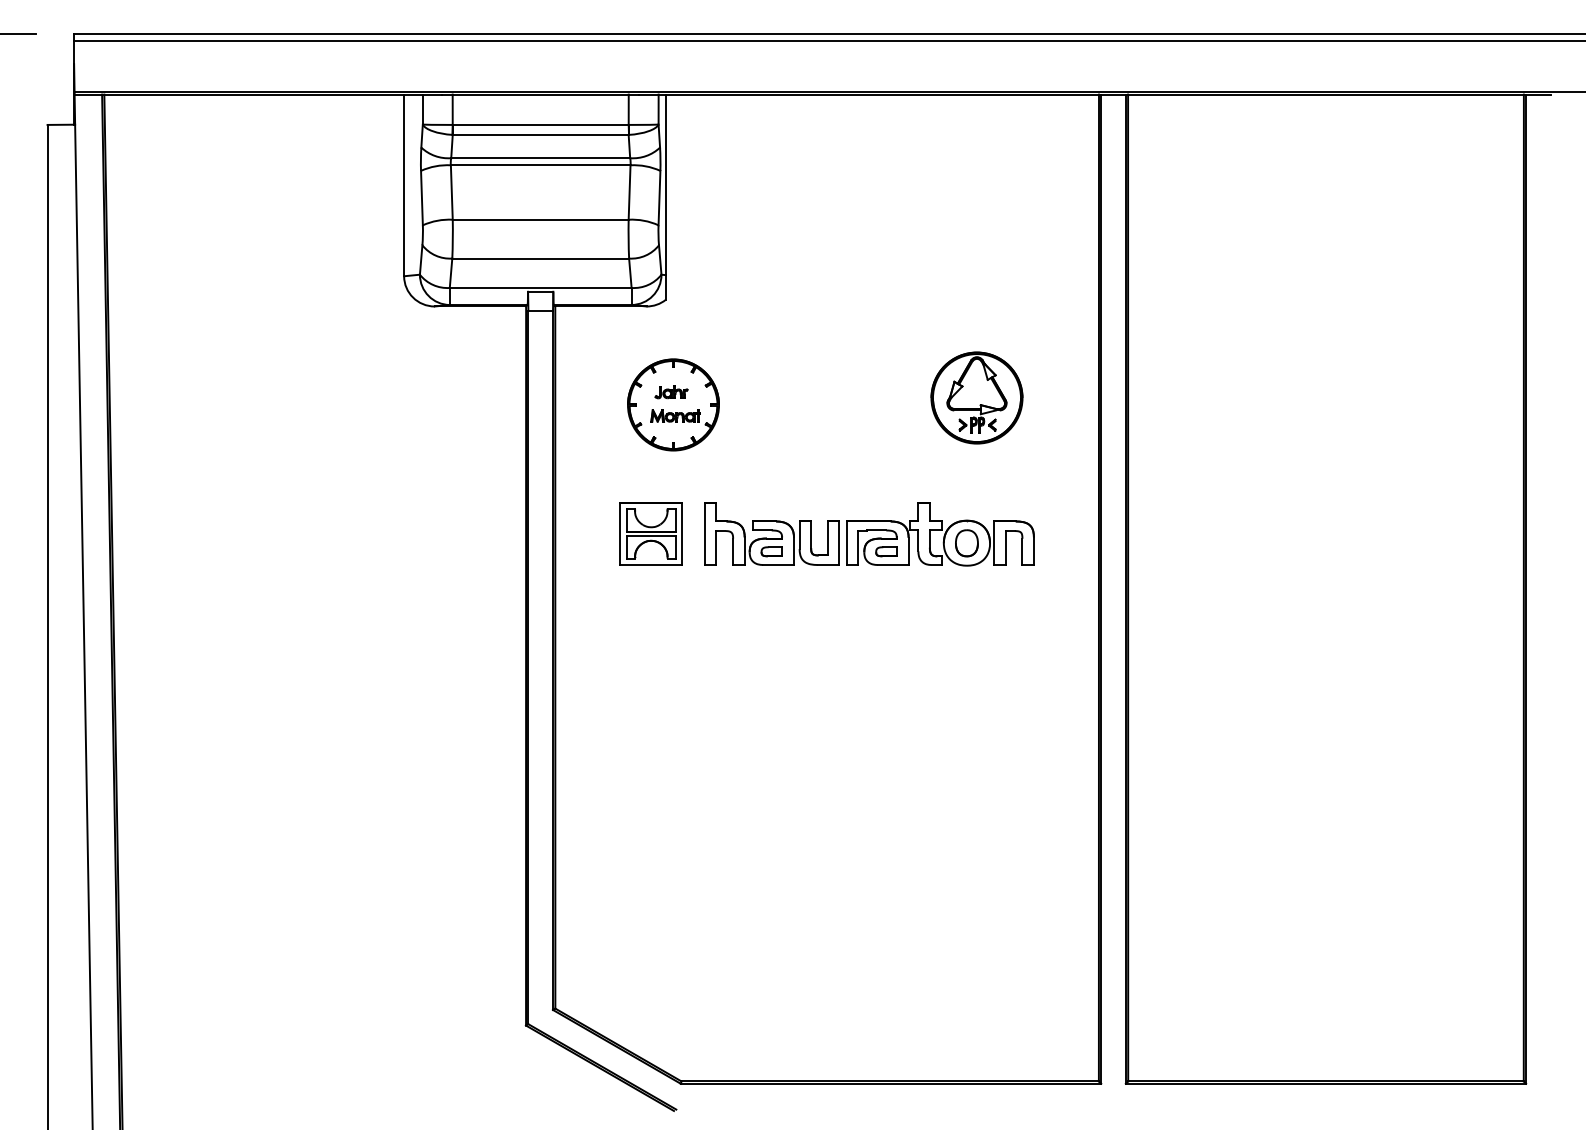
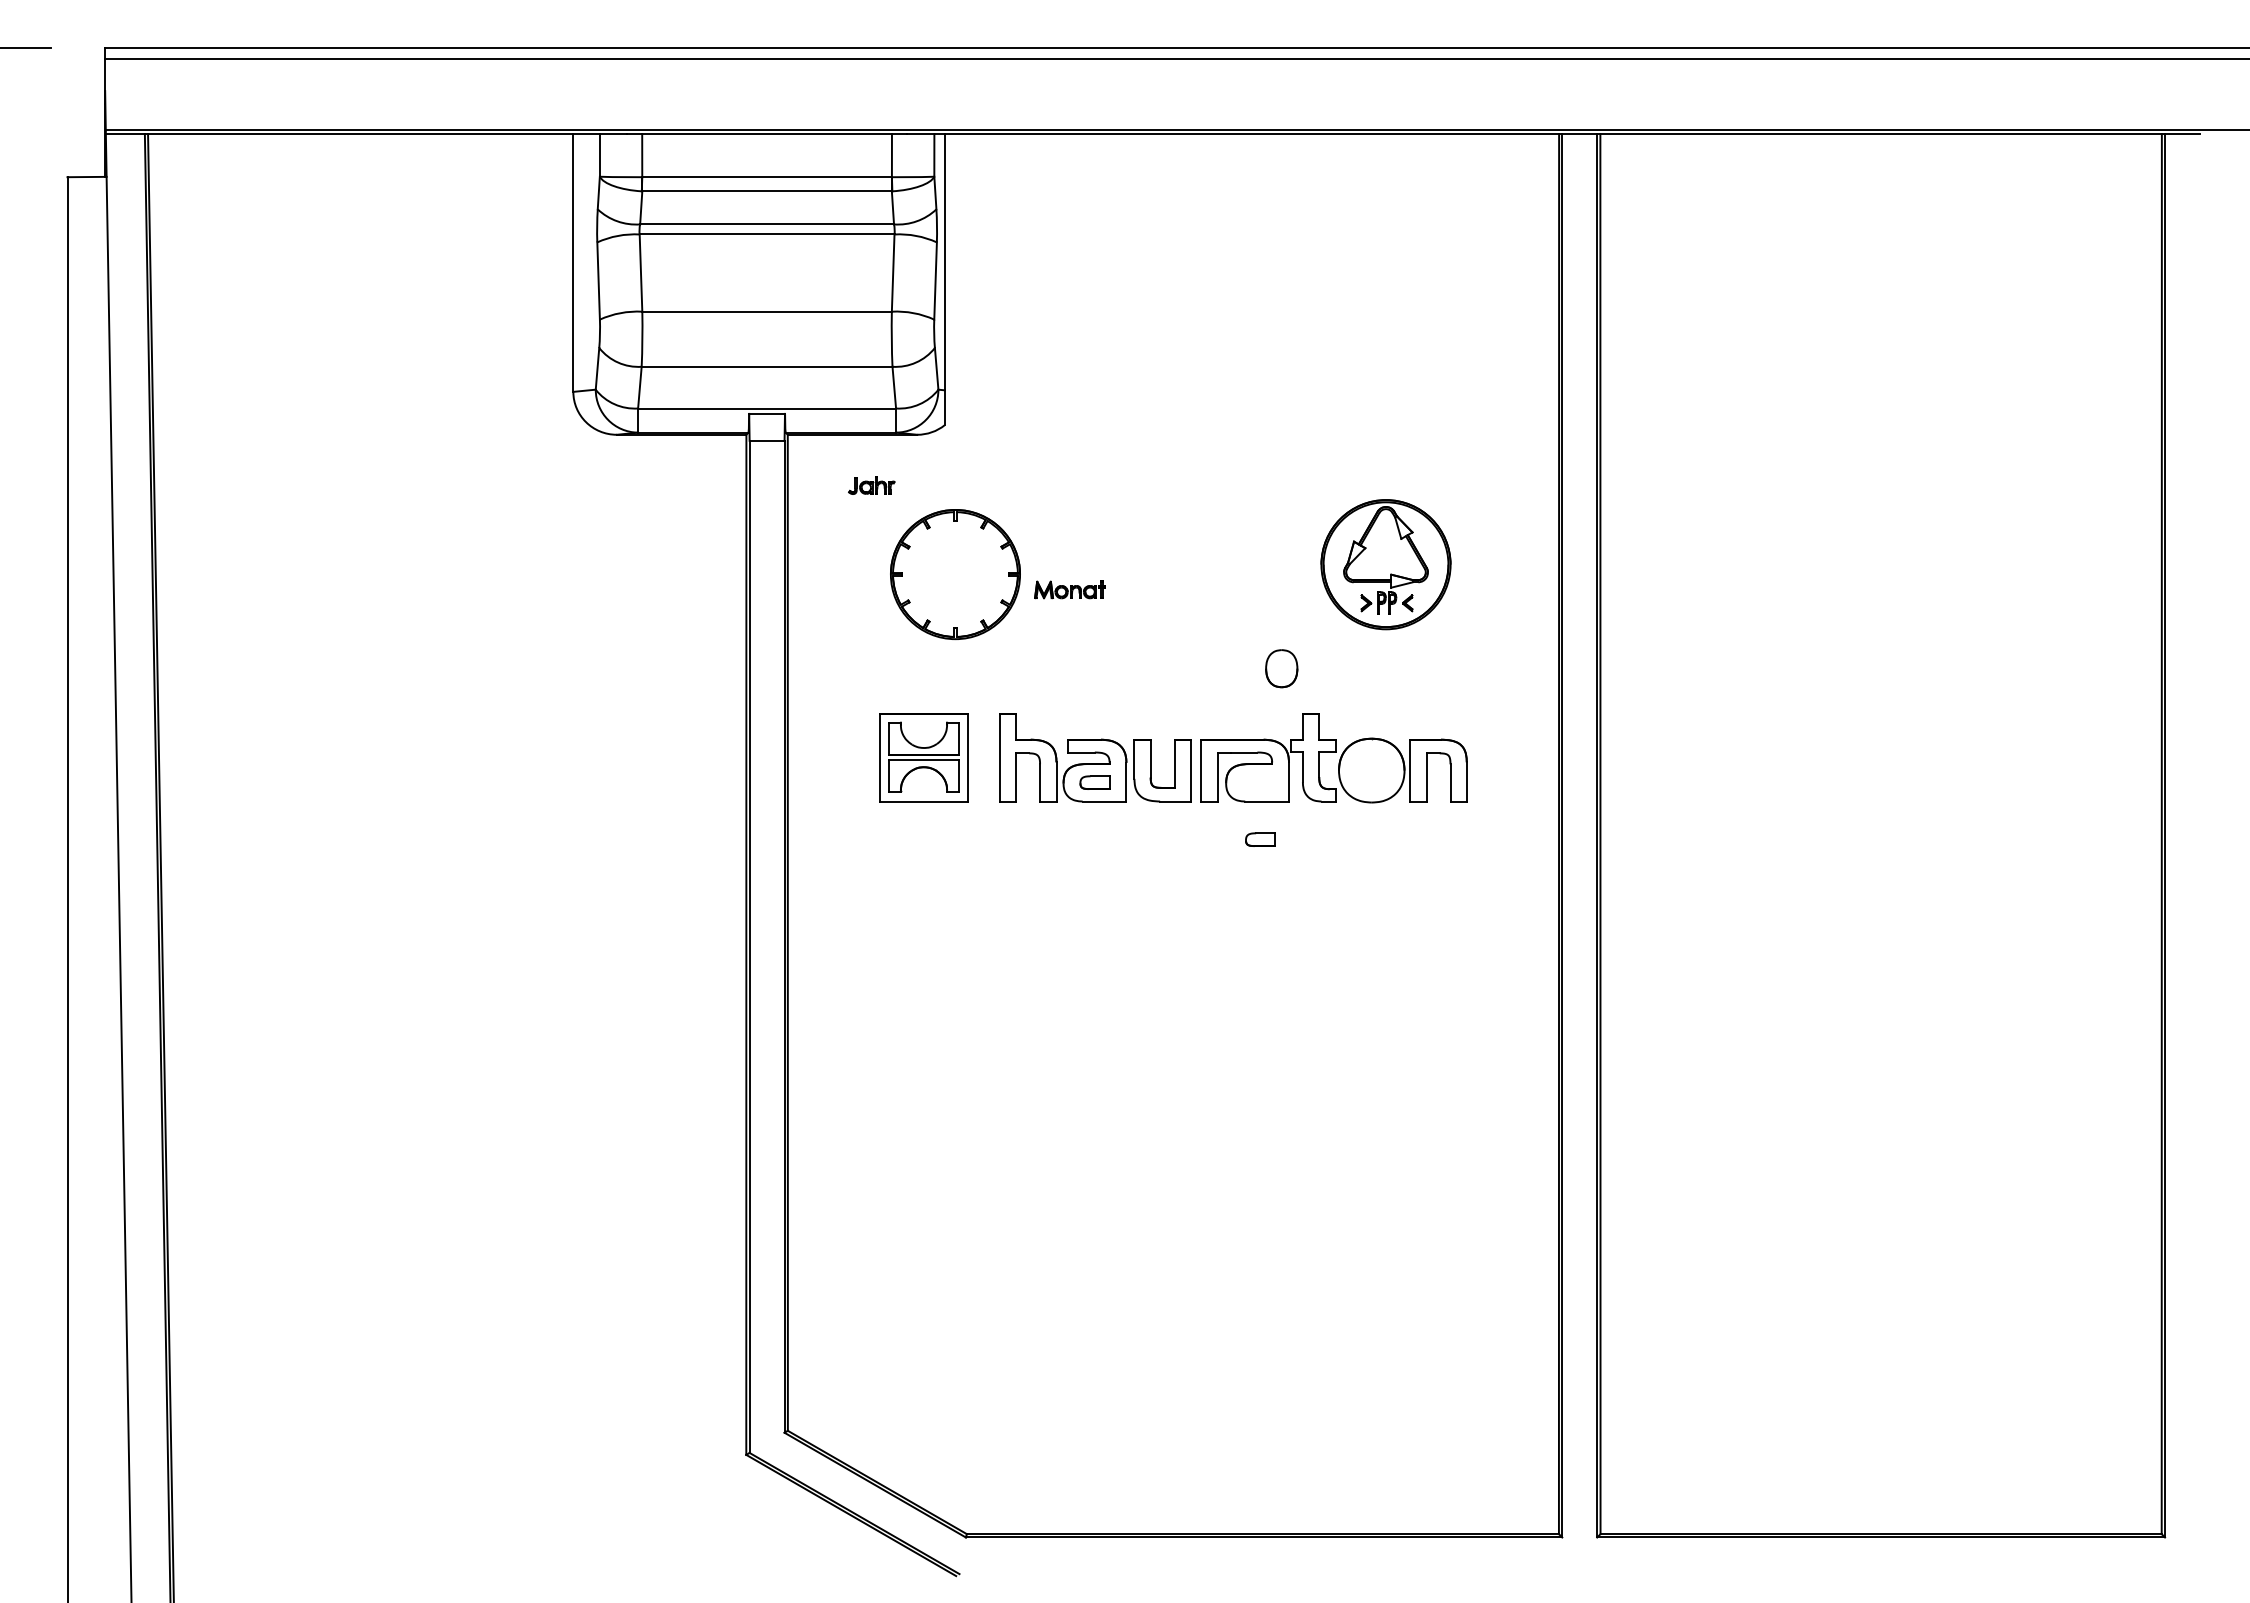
part: (671, 392) -> (871, 485), moved
part: (675, 415) -> (1069, 589), moved
part: (966, 543) -> (1281, 668), moved
part: (886, 551) -> (1260, 839), moved

